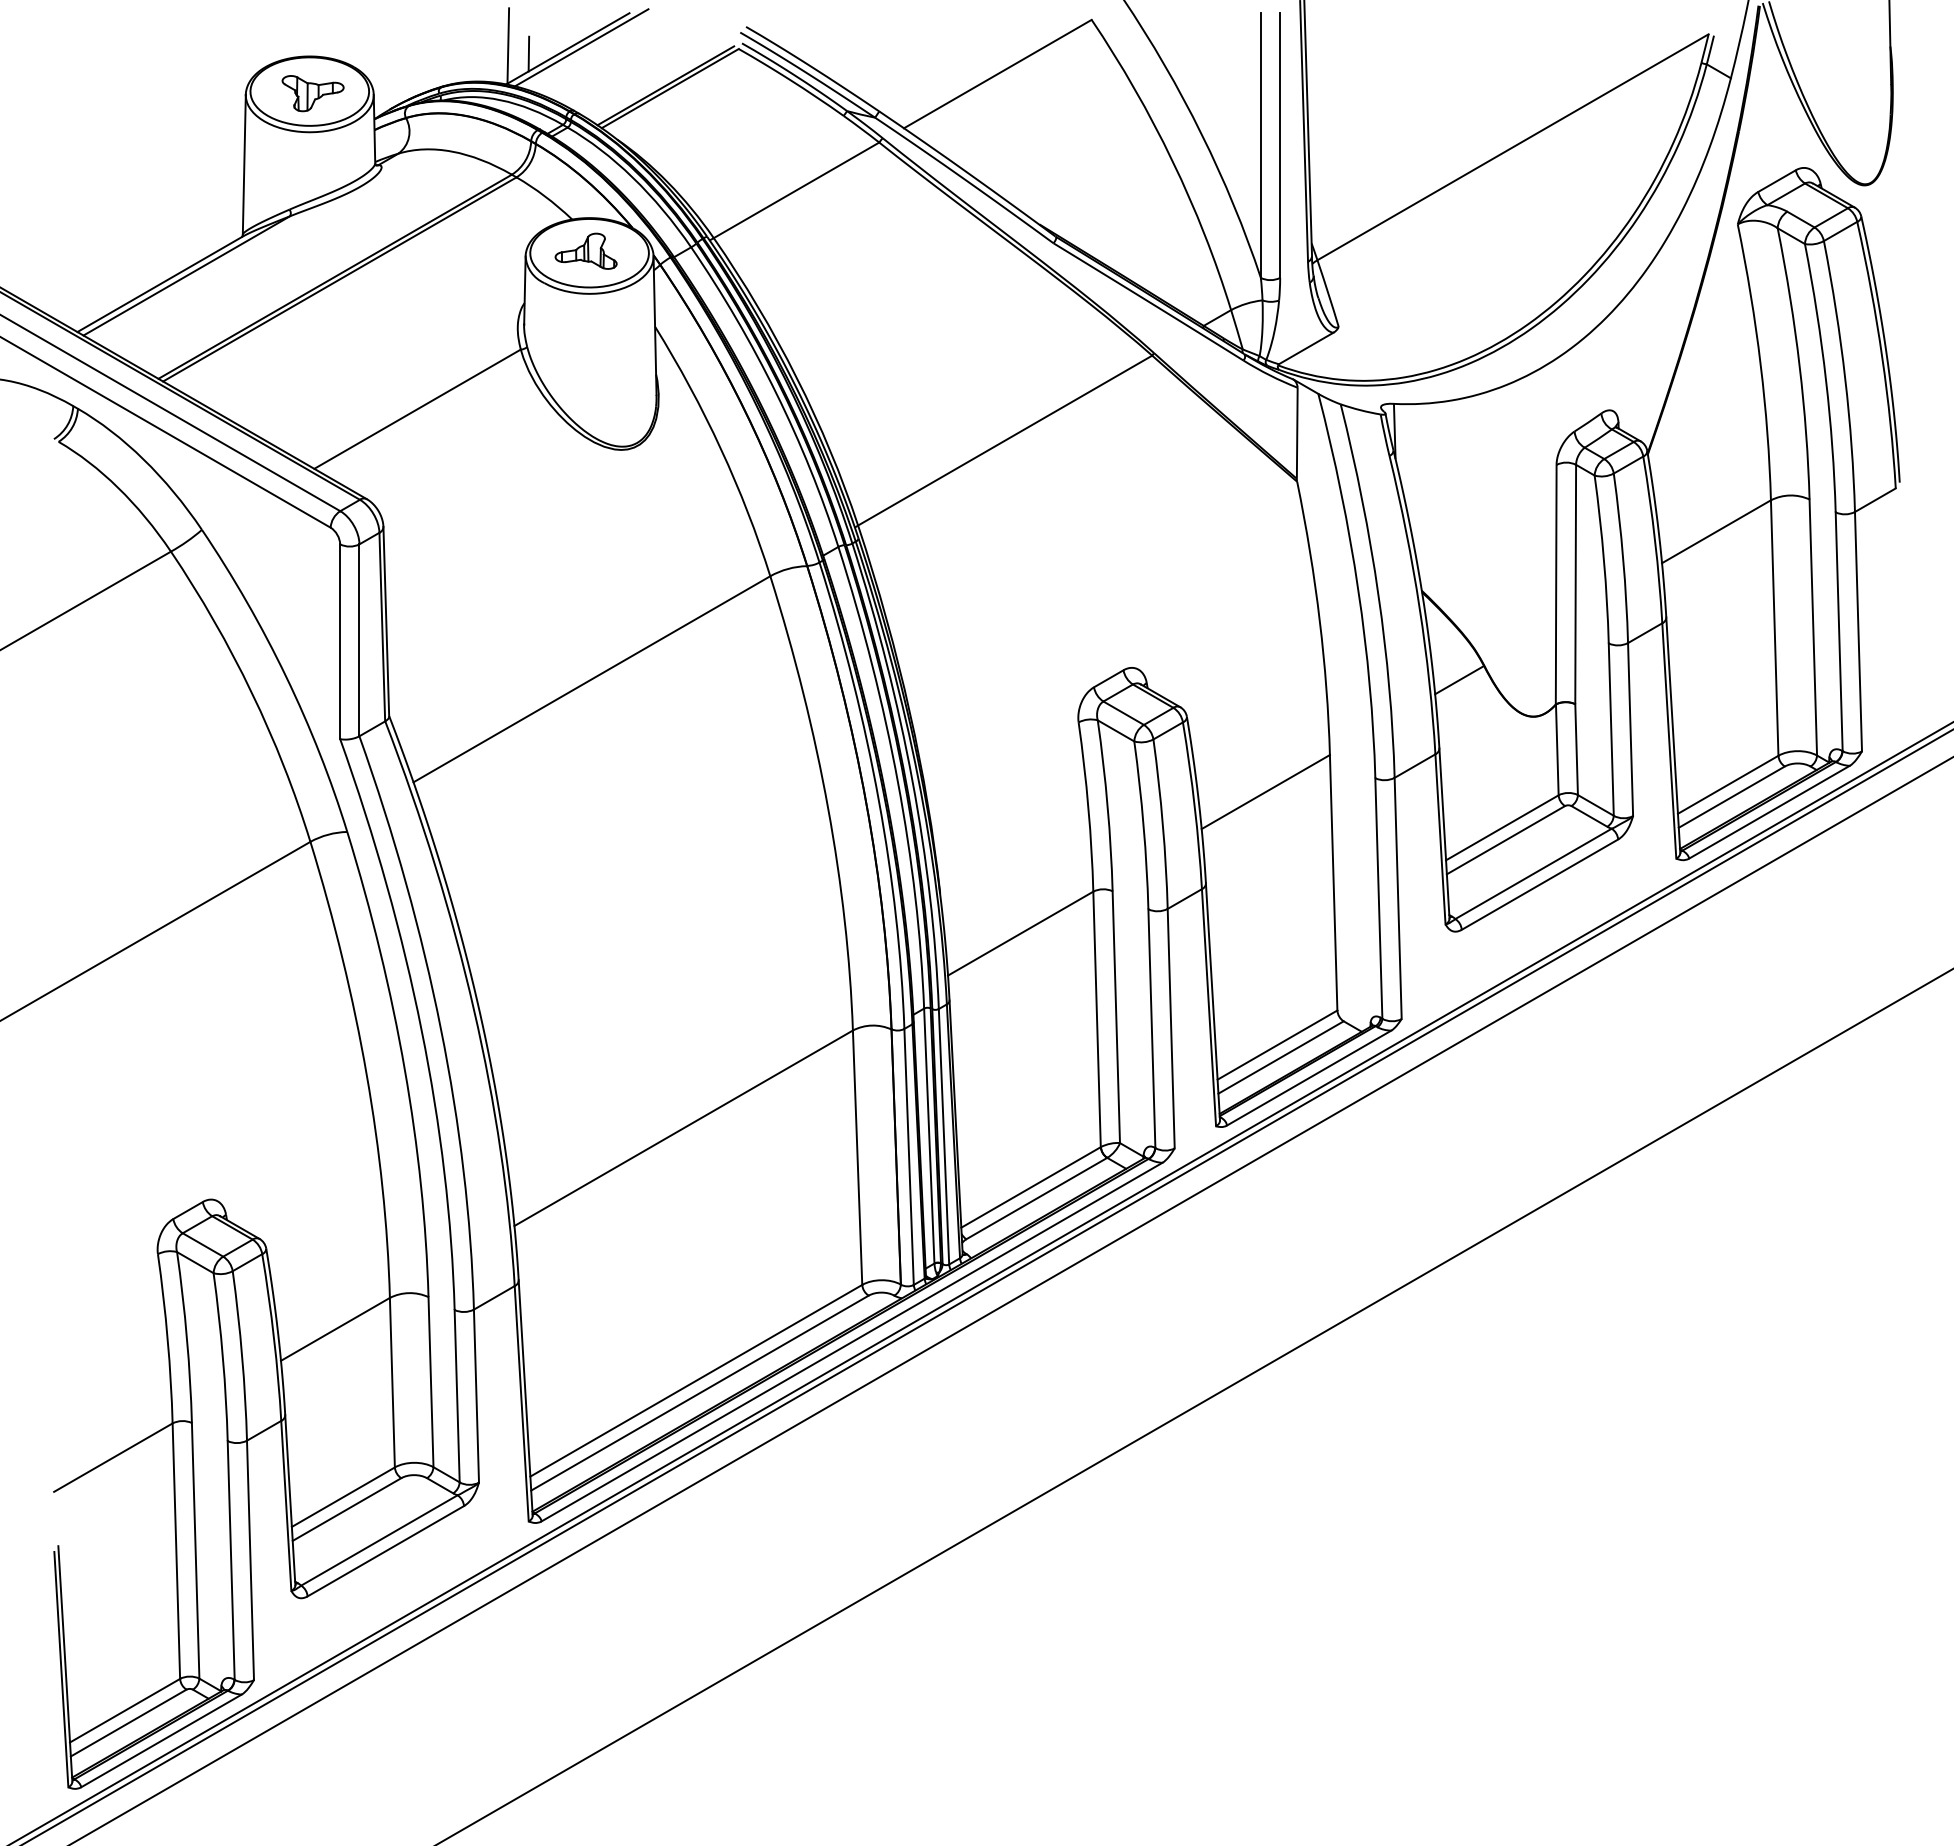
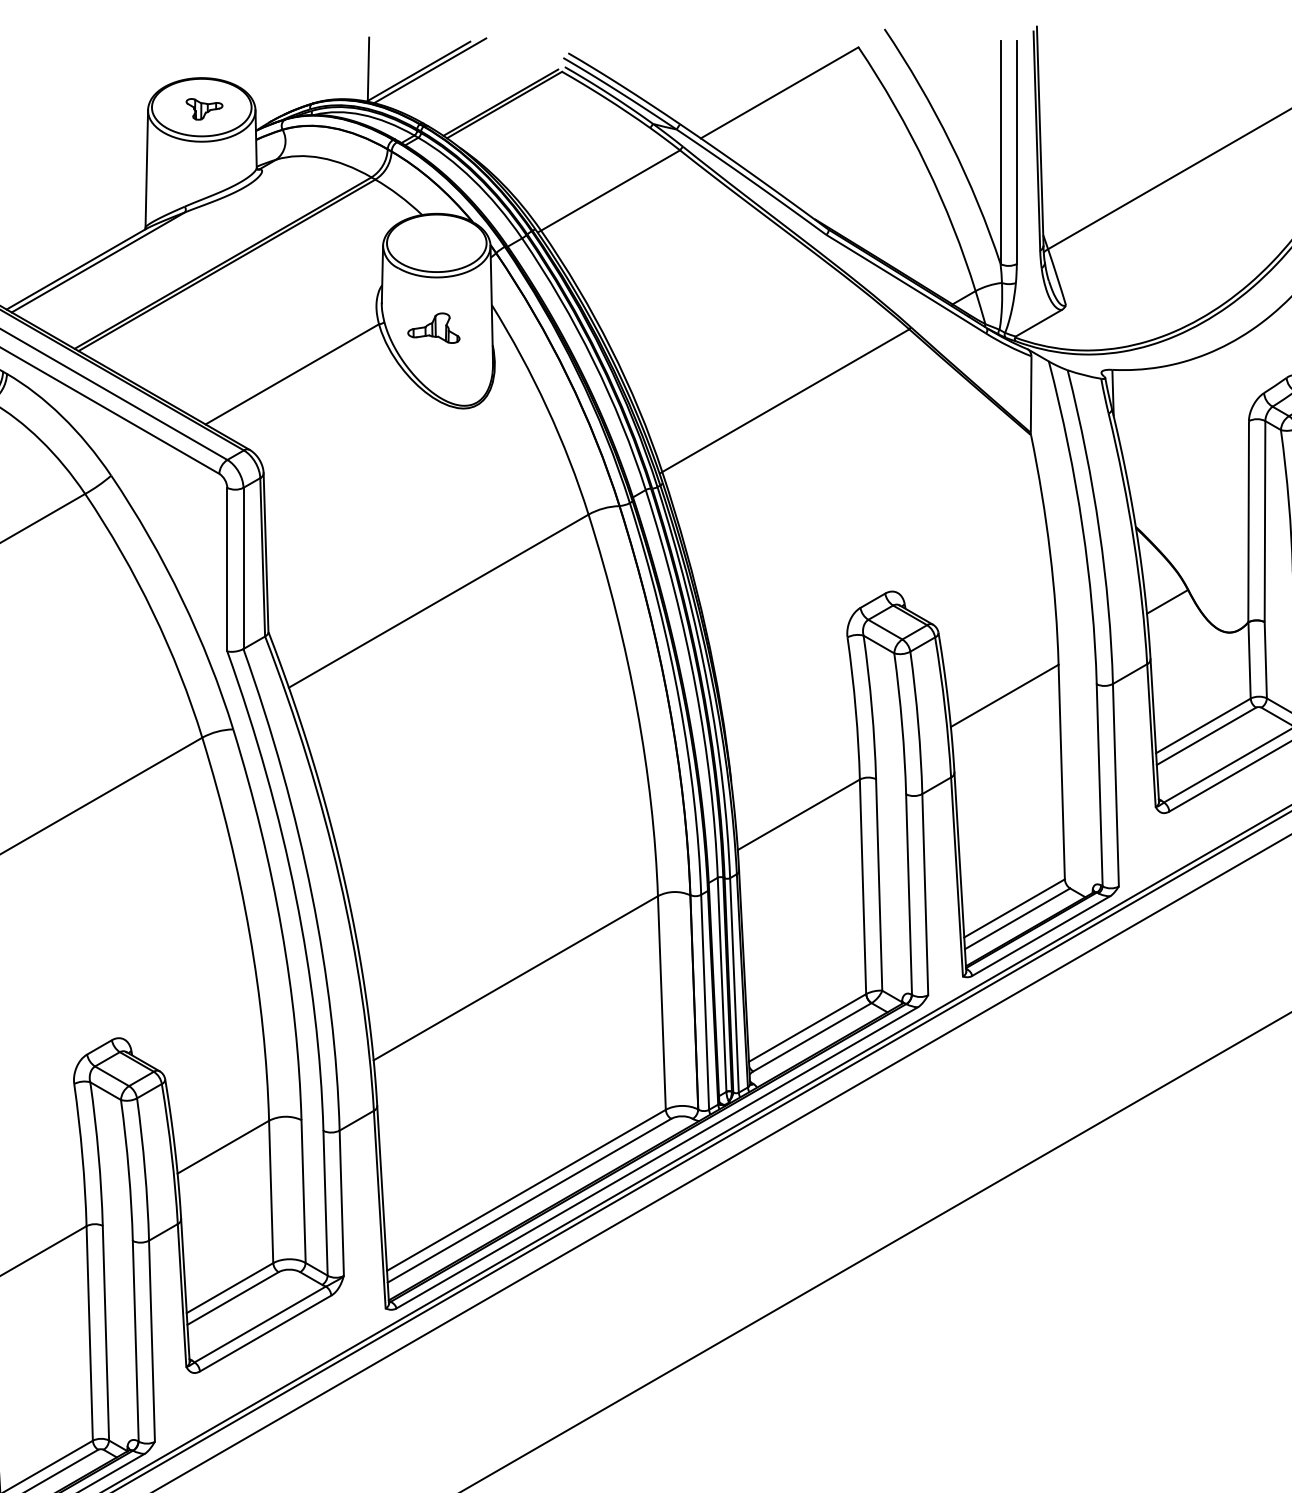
line: (528, 53) -> (385, 75), removed
part: (312, 93) -> (204, 109), size x0.7
part: (585, 250) -> (433, 327), moved

